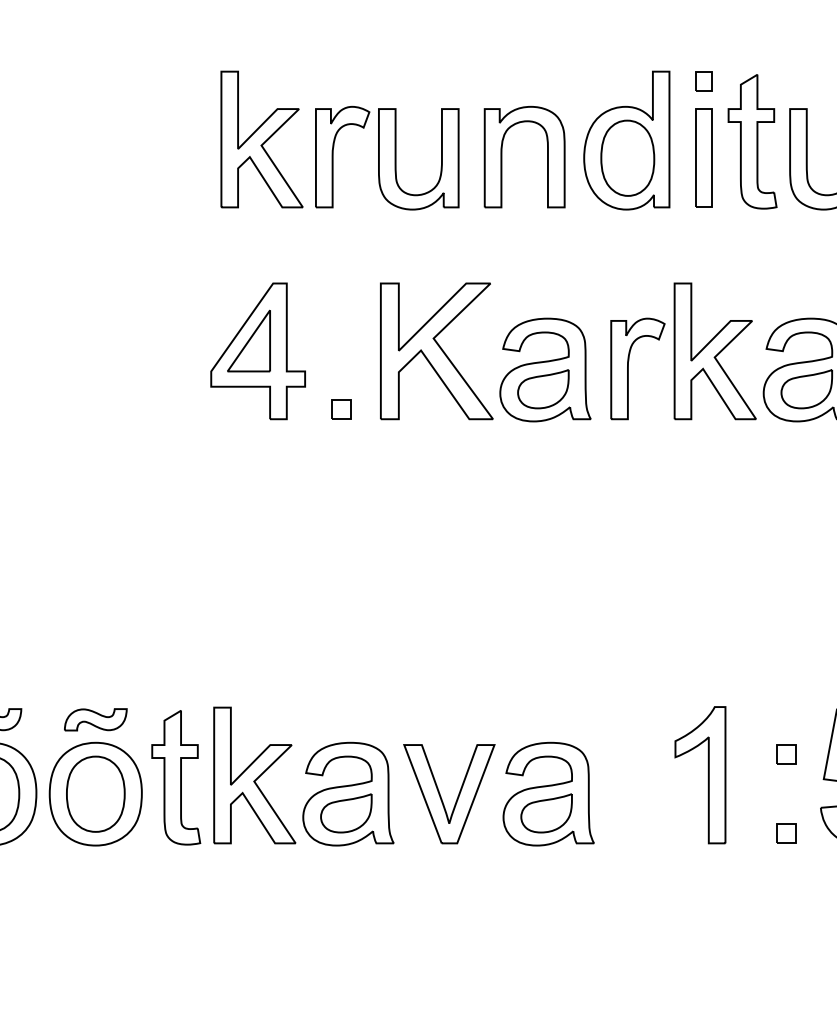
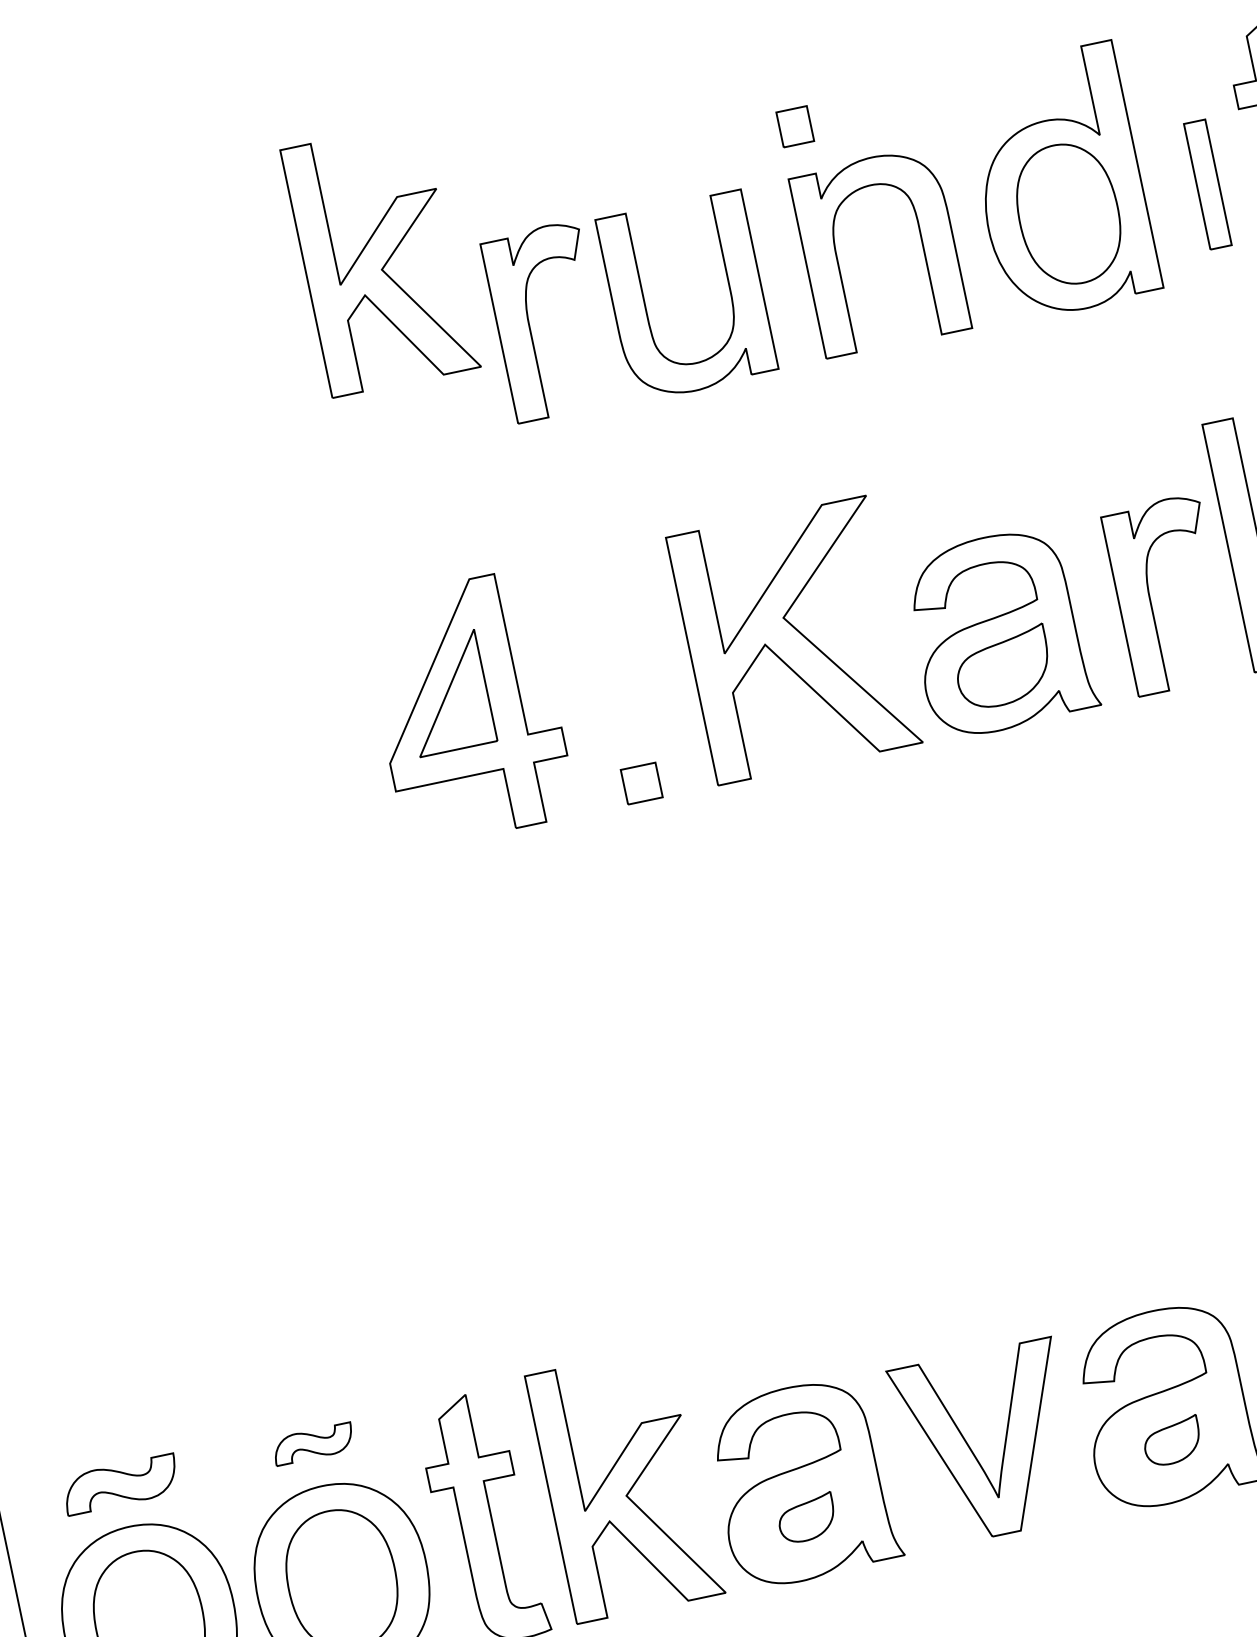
part: (703, 81) -> (794, 127), moved
part: (261, 139) -> (379, 258), moved
part: (703, 157) -> (1206, 183), size x0.7
part: (95, 719) -> (312, 1443), size x0.7
part: (346, 813) -> (807, 1518), size x0.6
part: (546, 813) -> (1172, 1441), size x0.6

